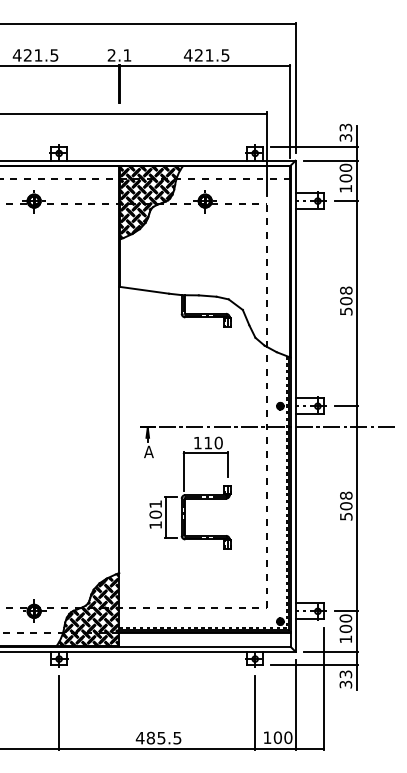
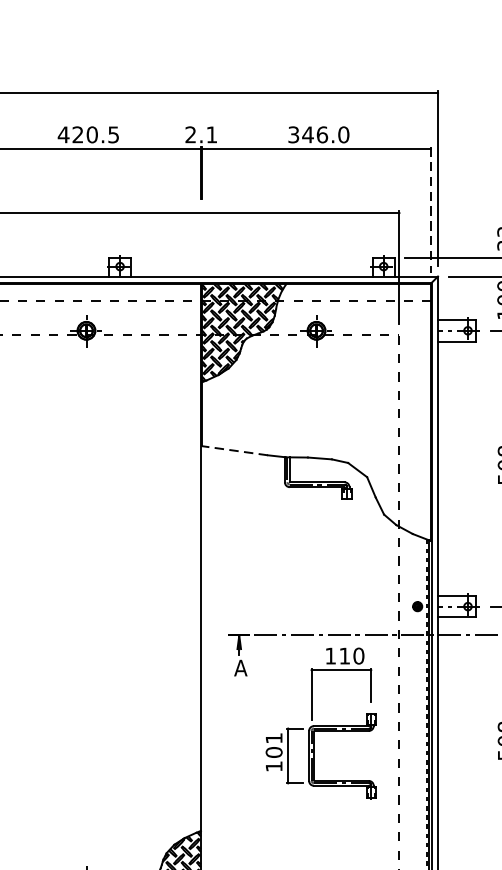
text: (38, 55) -> (92, 134), 421.5 -> 420.5
text: (206, 55) -> (318, 134), 421.5 -> 346.0
line: (290, 111) -> (431, 210), solid -> dashed
line: (143, 290) -> (233, 450), solid -> dashed
part: (190, 492) -> (320, 722), moved

